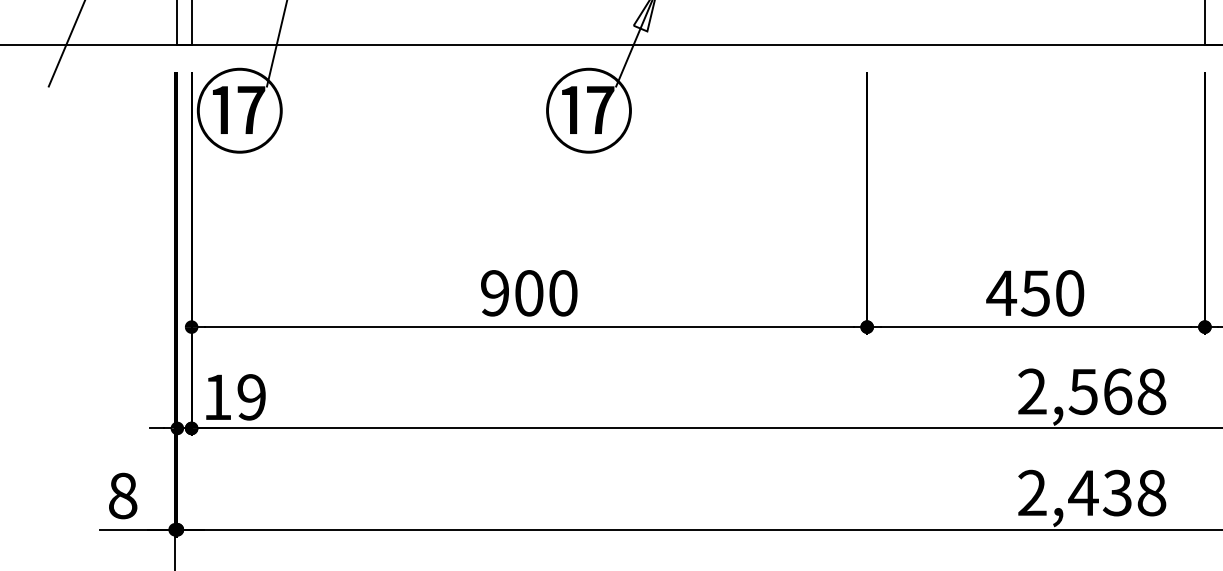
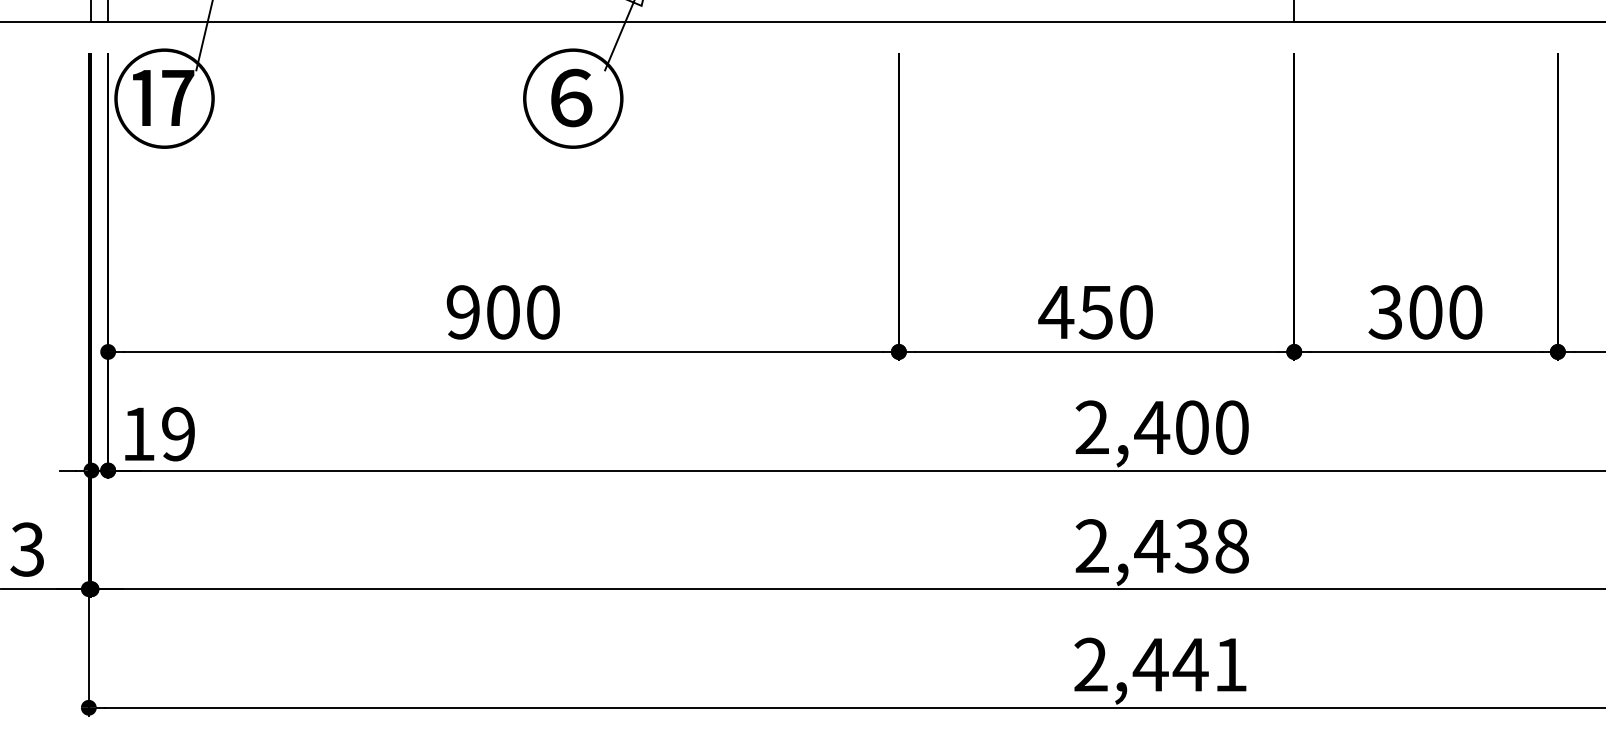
text: (587, 109) -> (571, 97), ⑰ -> ⑥
text: (1117, 391) -> (1191, 427), 2,568 -> 2,400
text: (122, 495) -> (27, 549), 8 -> 3

